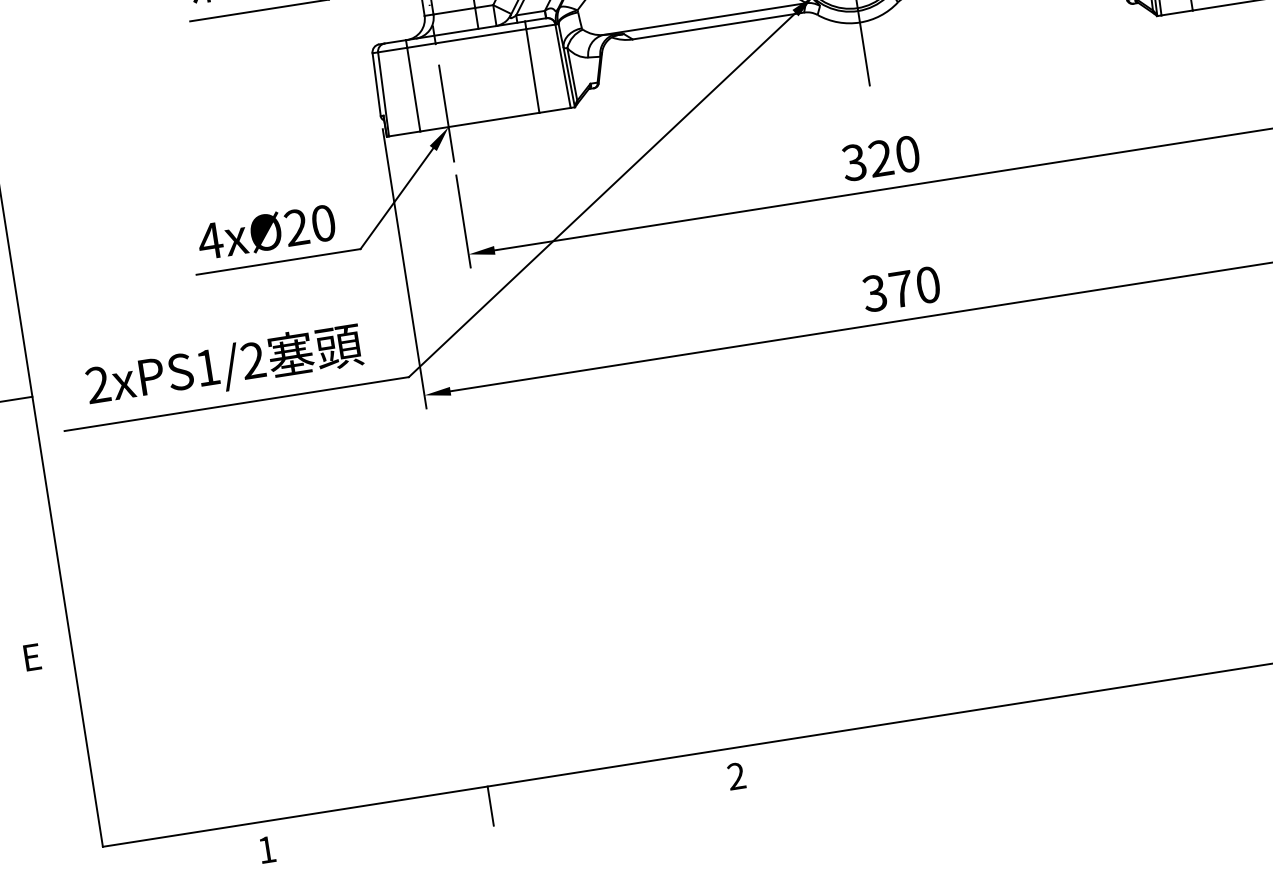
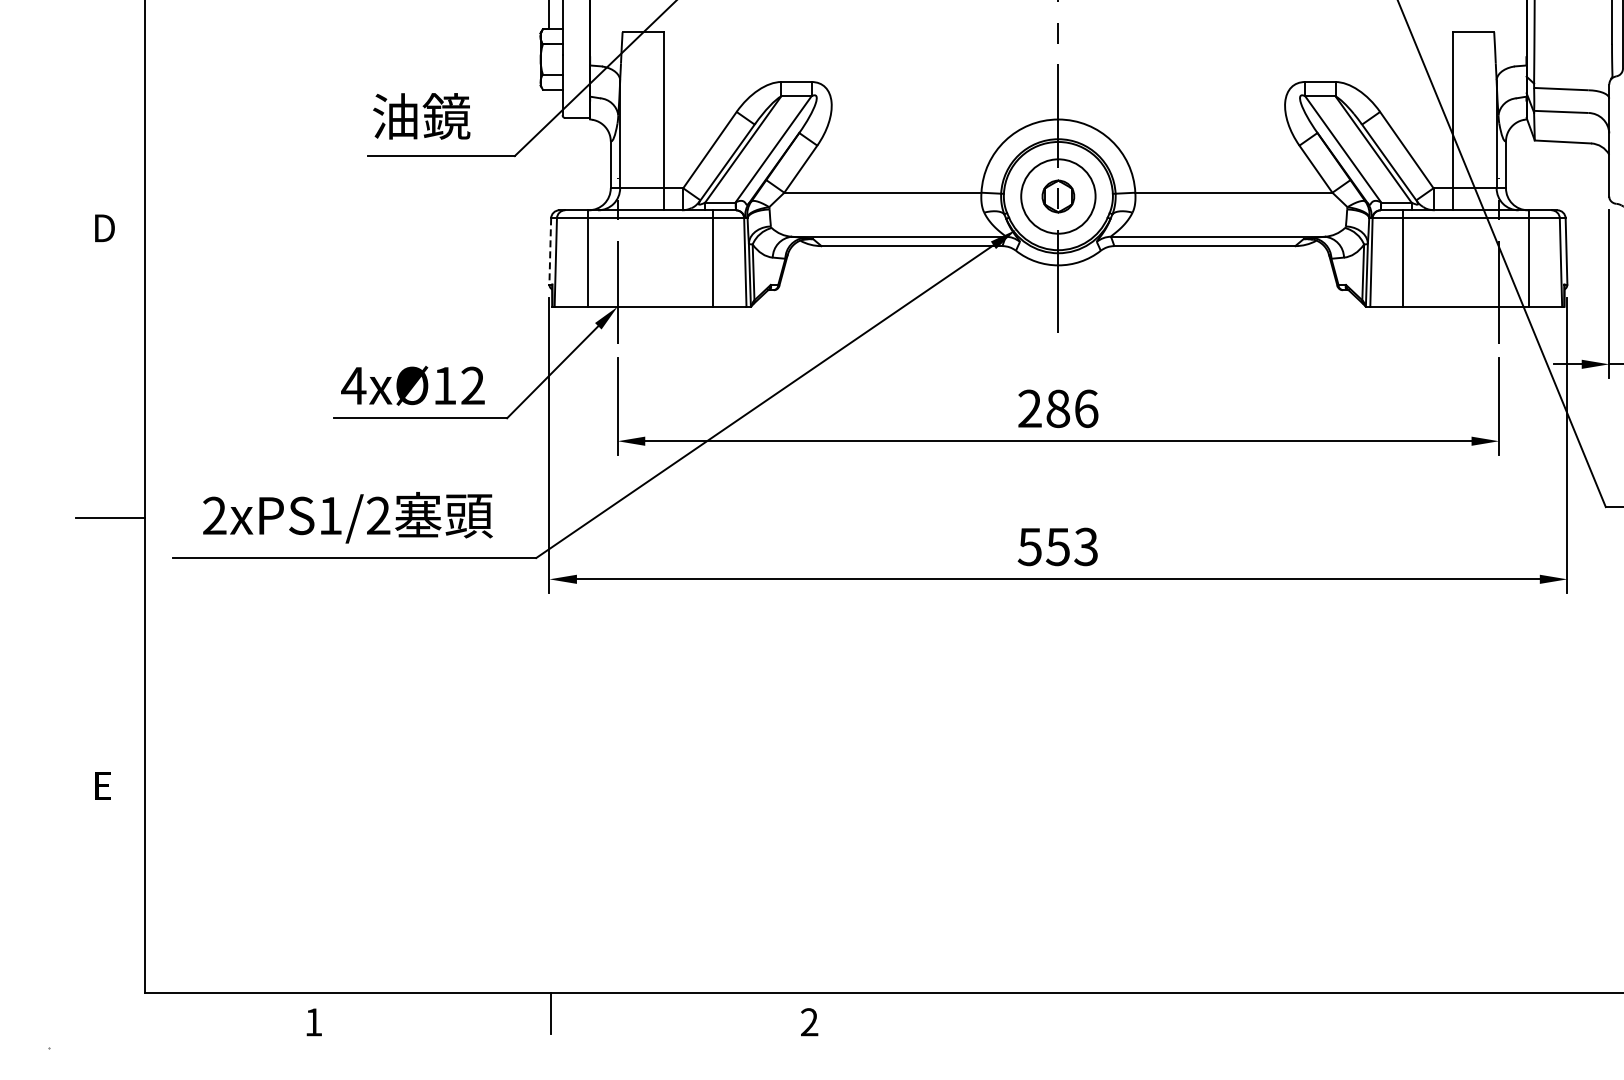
line: (376, 84) -> (550, 251), solid -> dashed
text: (881, 158) -> (1058, 408), 320 -> 286
text: (309, 225) -> (458, 385), 4xØ20 -> 4xØ12
text: (900, 288) -> (1057, 546), 370 -> 553

